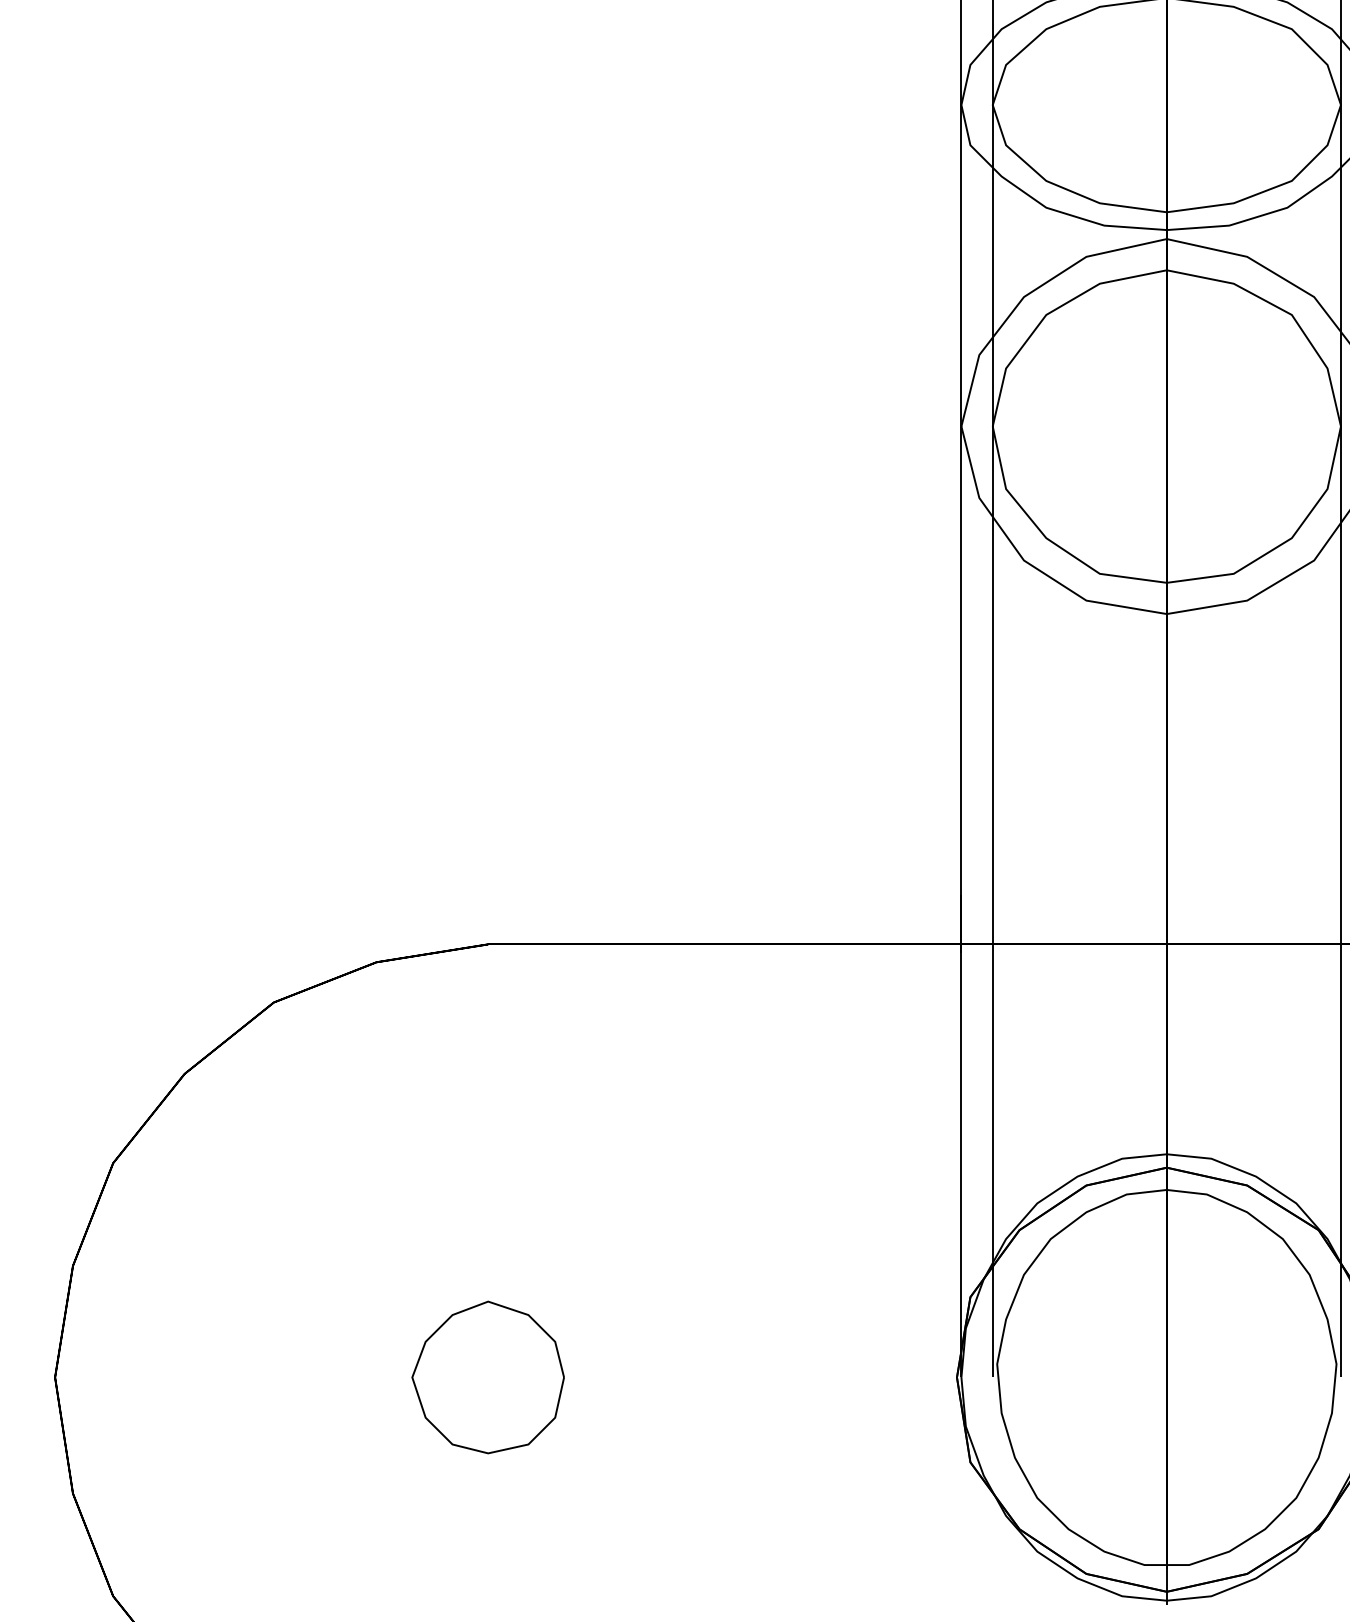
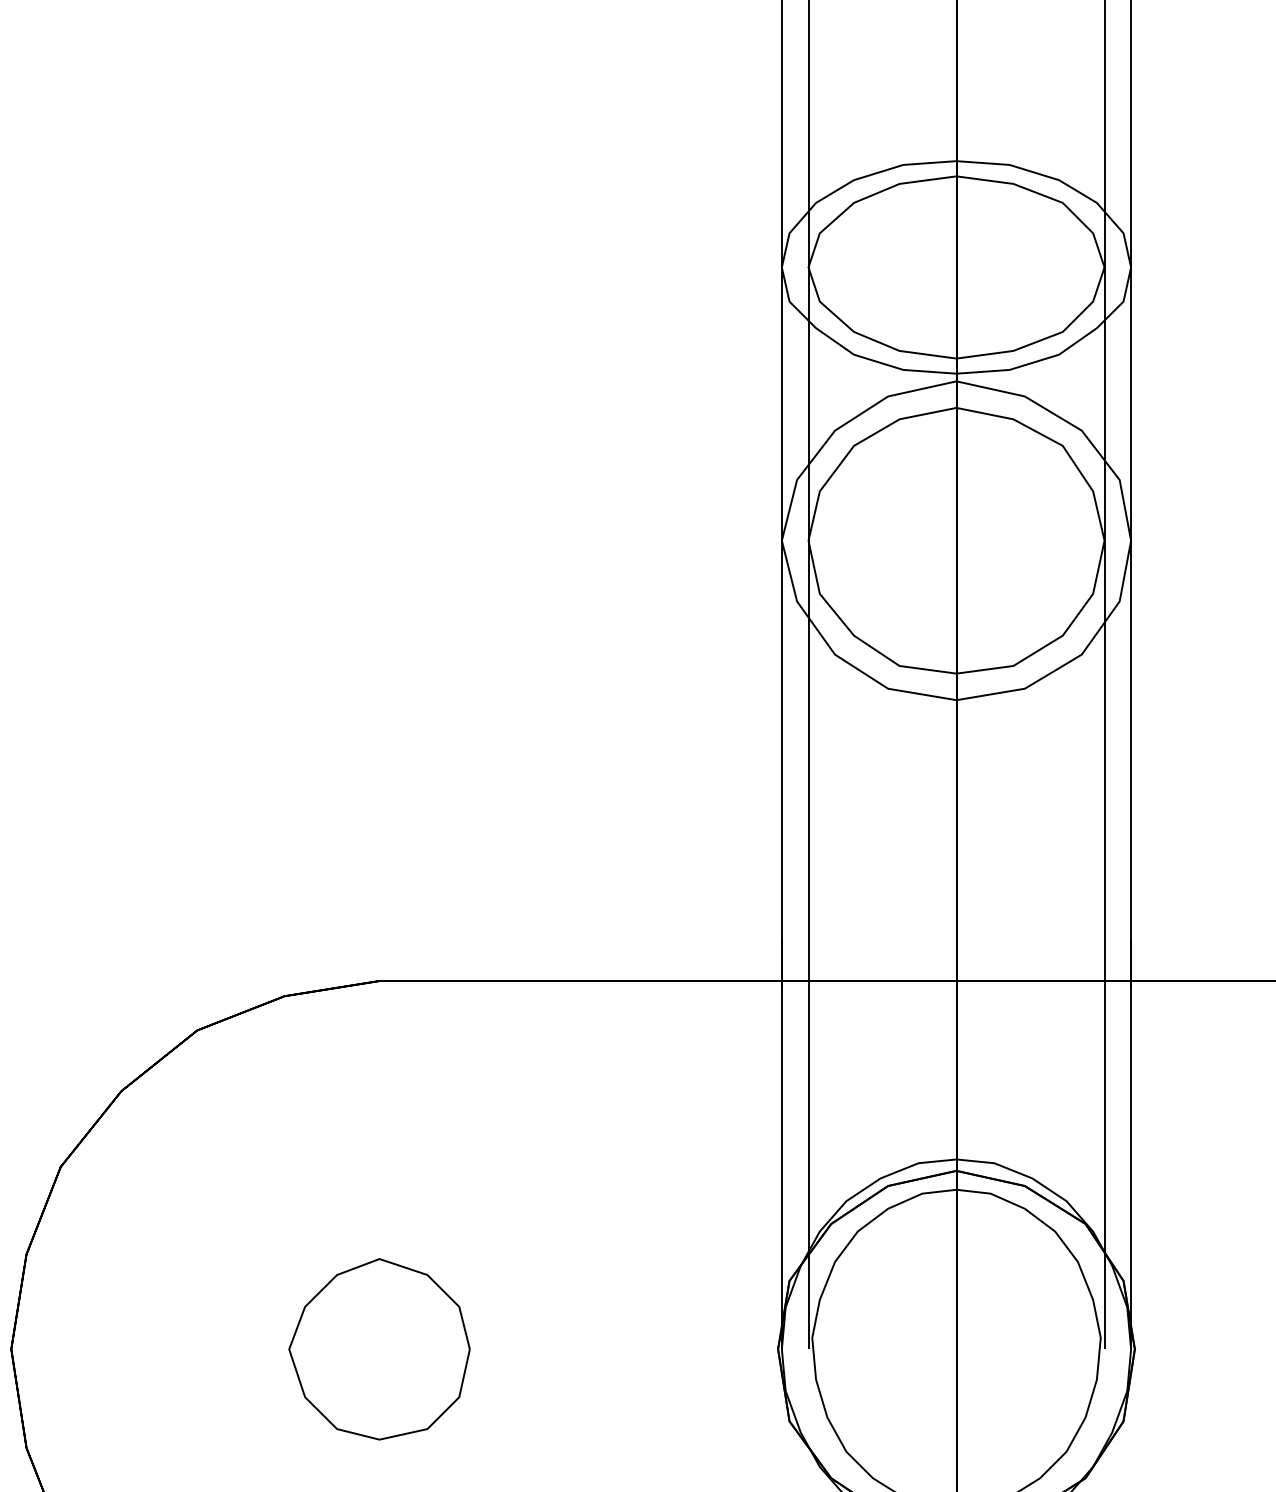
part: (488, 1376) -> (379, 1348), size x1.4

